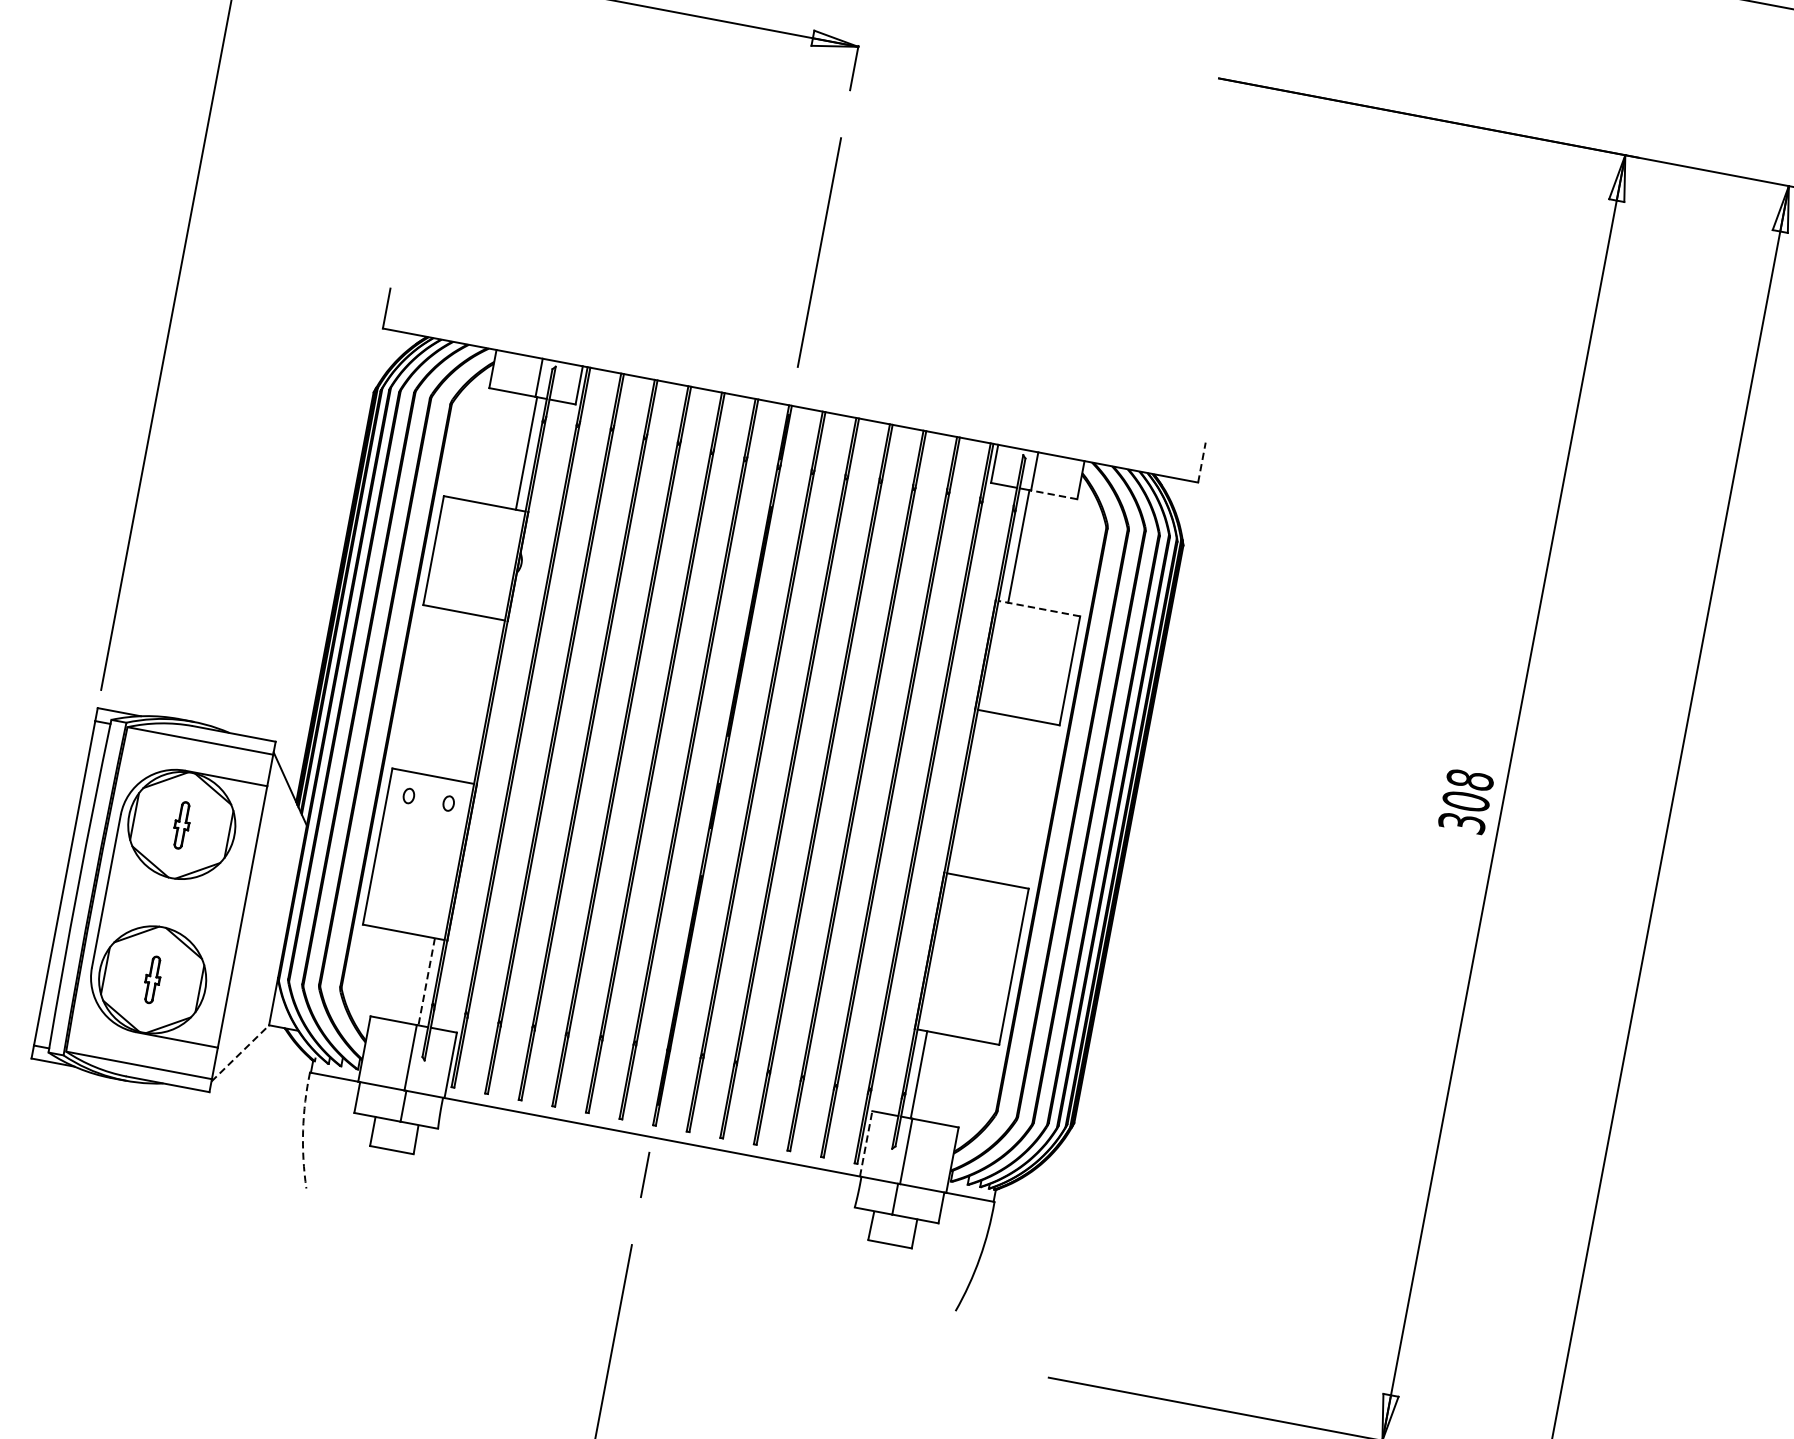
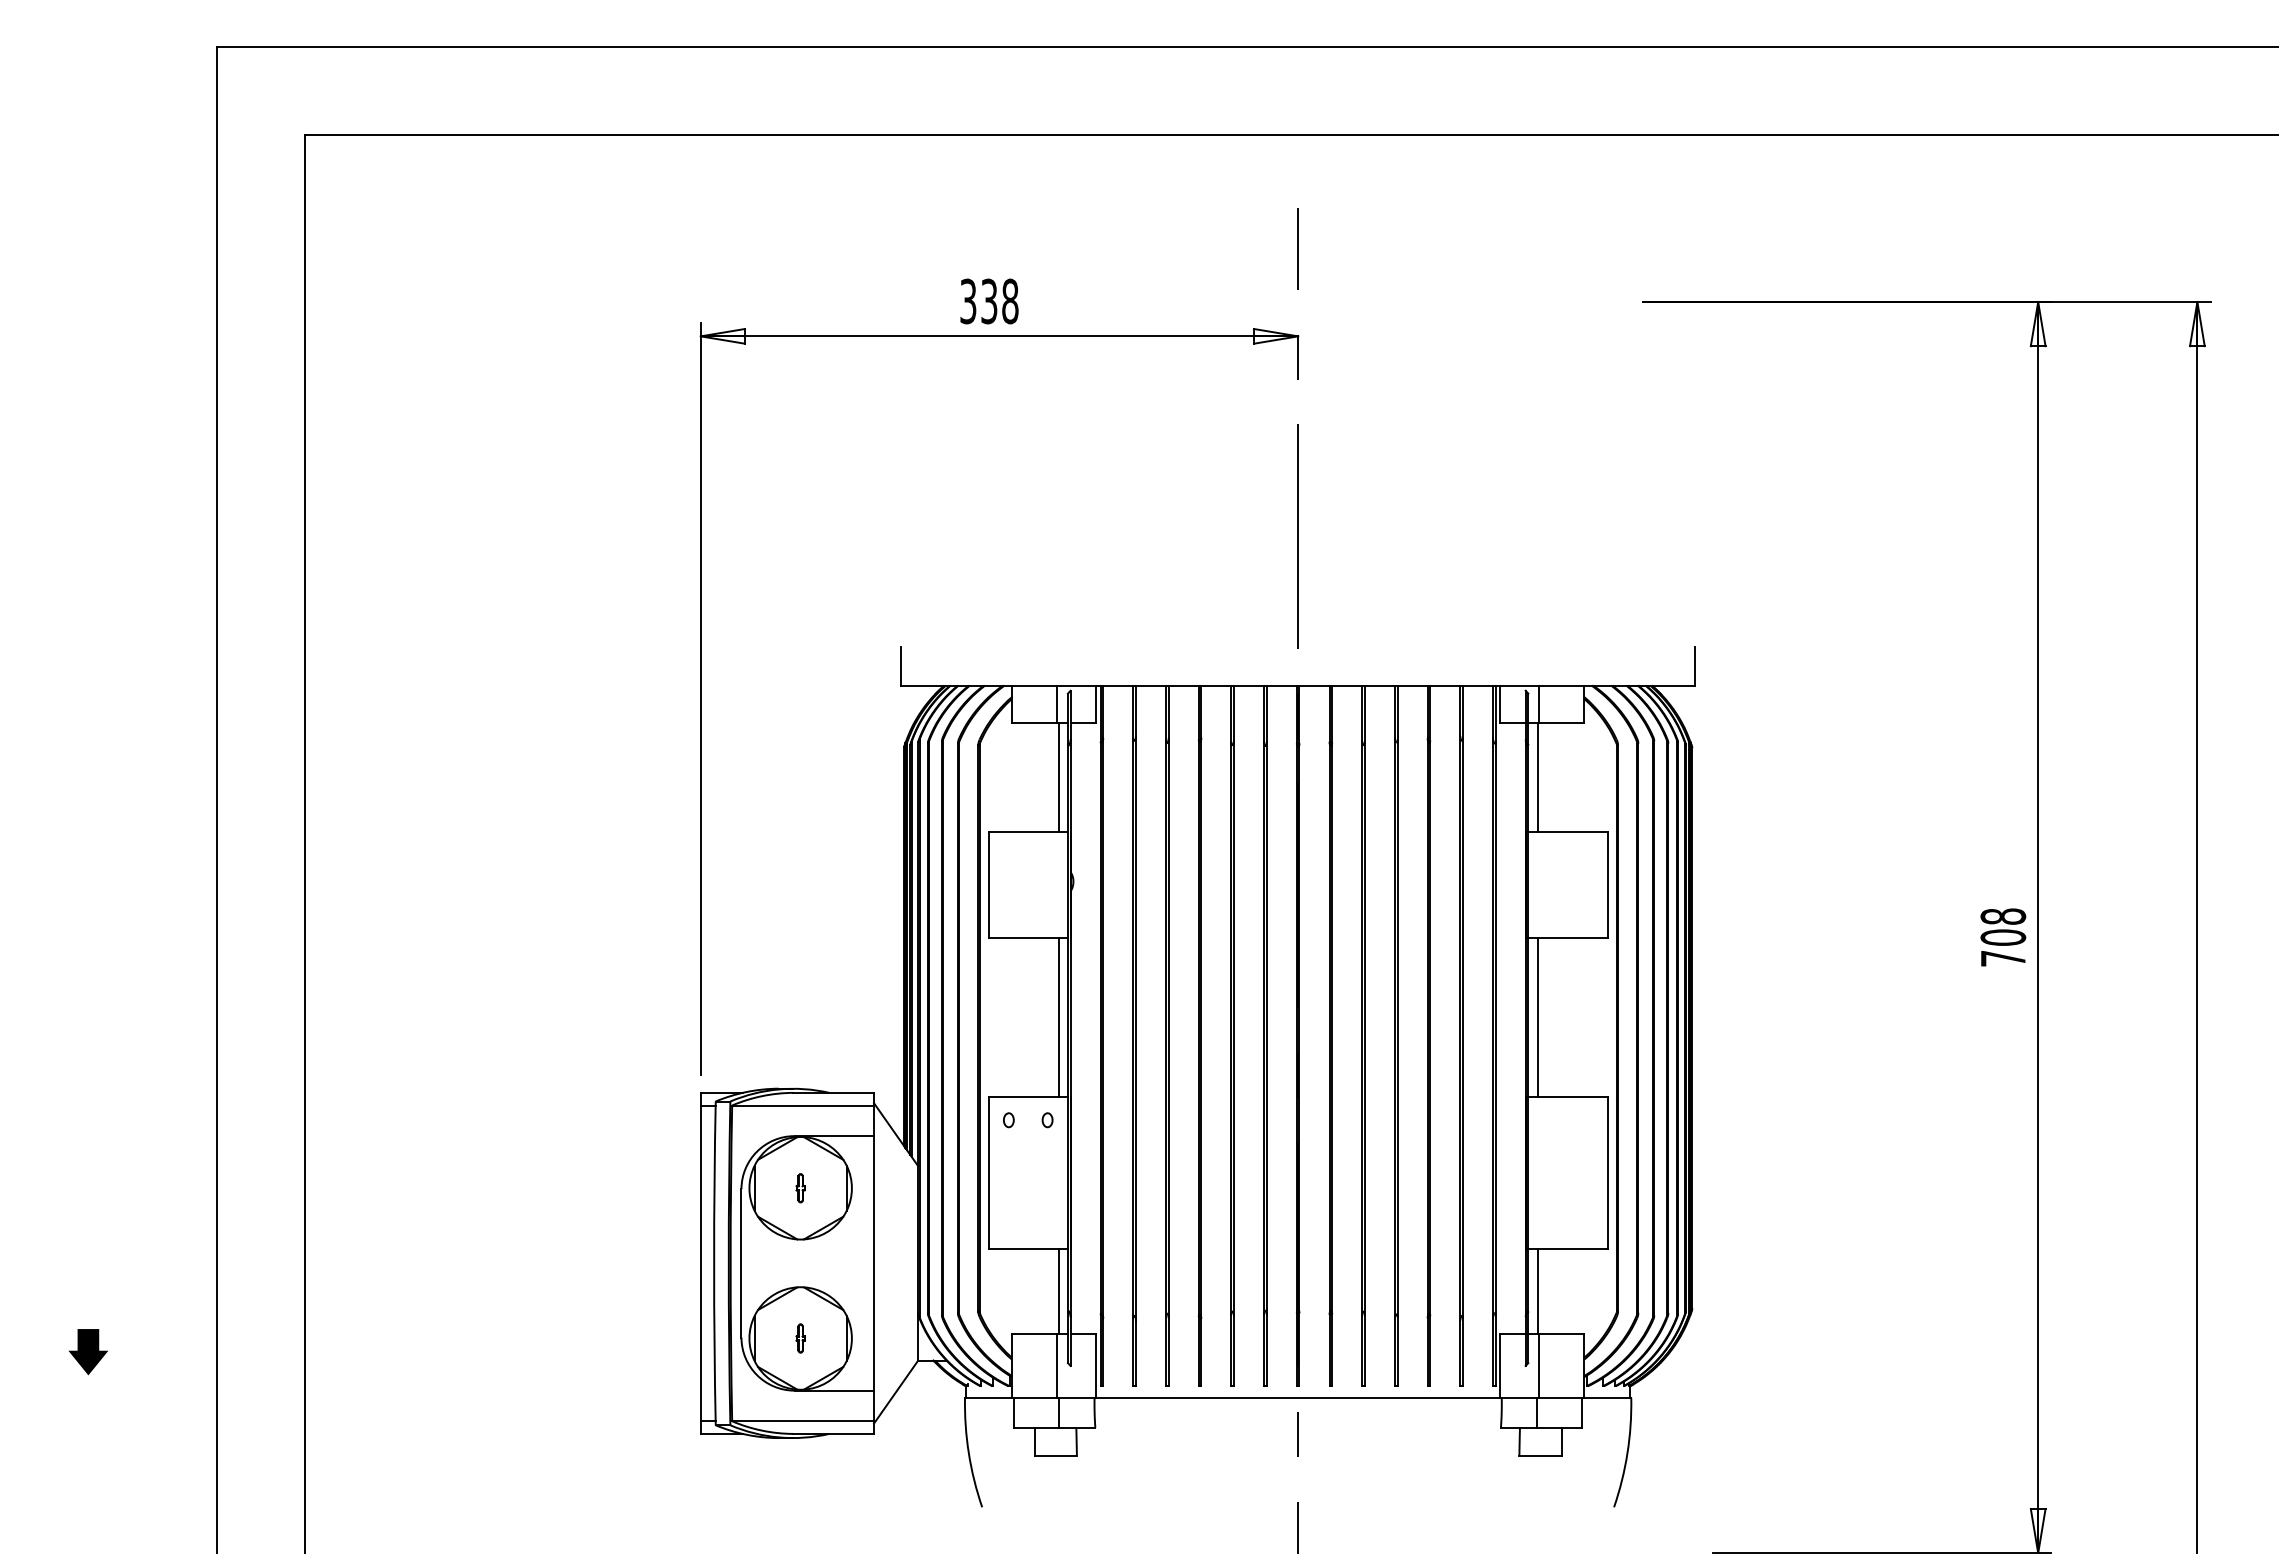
line: (1201, 461) -> (1694, 665), dashed -> solid
line: (1053, 494) -> (1561, 722), dashed -> solid
line: (1039, 609) -> (1568, 832), dashed -> solid
line: (479, 700) -> (1058, 1017), added
line: (971, 793) -> (1537, 1017), added
text: (1462, 822) -> (2003, 958), 308 -> 708
part: (181, 825) -> (800, 1188), size x0.62
part: (152, 979) -> (800, 1338), size x0.62
line: (426, 982) -> (1058, 1292), dashed -> solid
line: (240, 1052) -> (896, 1391), dashed -> solid
arc: (302, 1130) -> (968, 1453), dashed -> solid
line: (866, 1143) -> (1500, 1365), dashed -> solid

